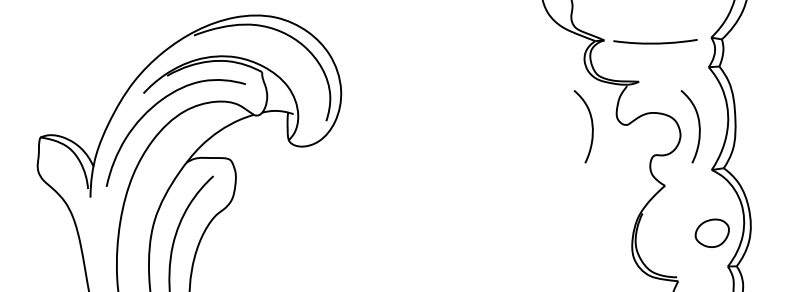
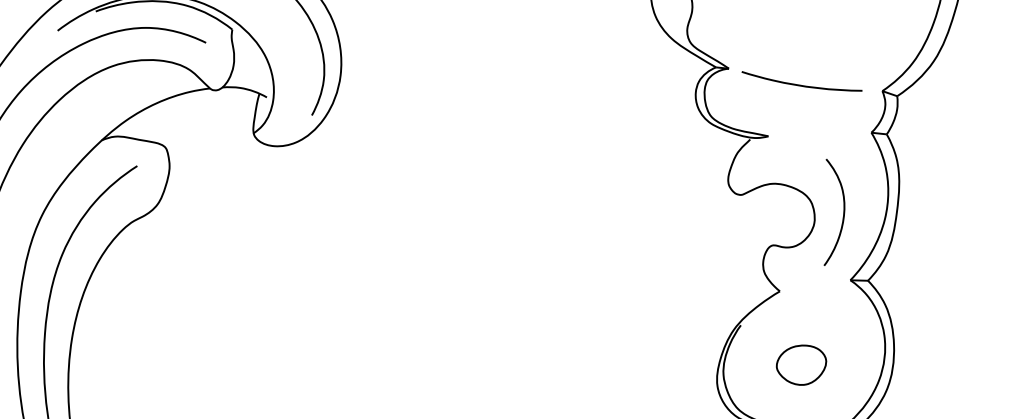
curve: (591, 126) -> (689, 188), removed
part: (711, 232) -> (800, 363), moved

